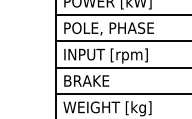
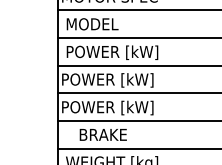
text: (106, 29) -> (111, 80), POLE, PHASE -> POWER [kW]
text: (104, 55) -> (108, 108), INPUT [rpm] -> POWER [kW]
text: (85, 80) -> (102, 134), moved

